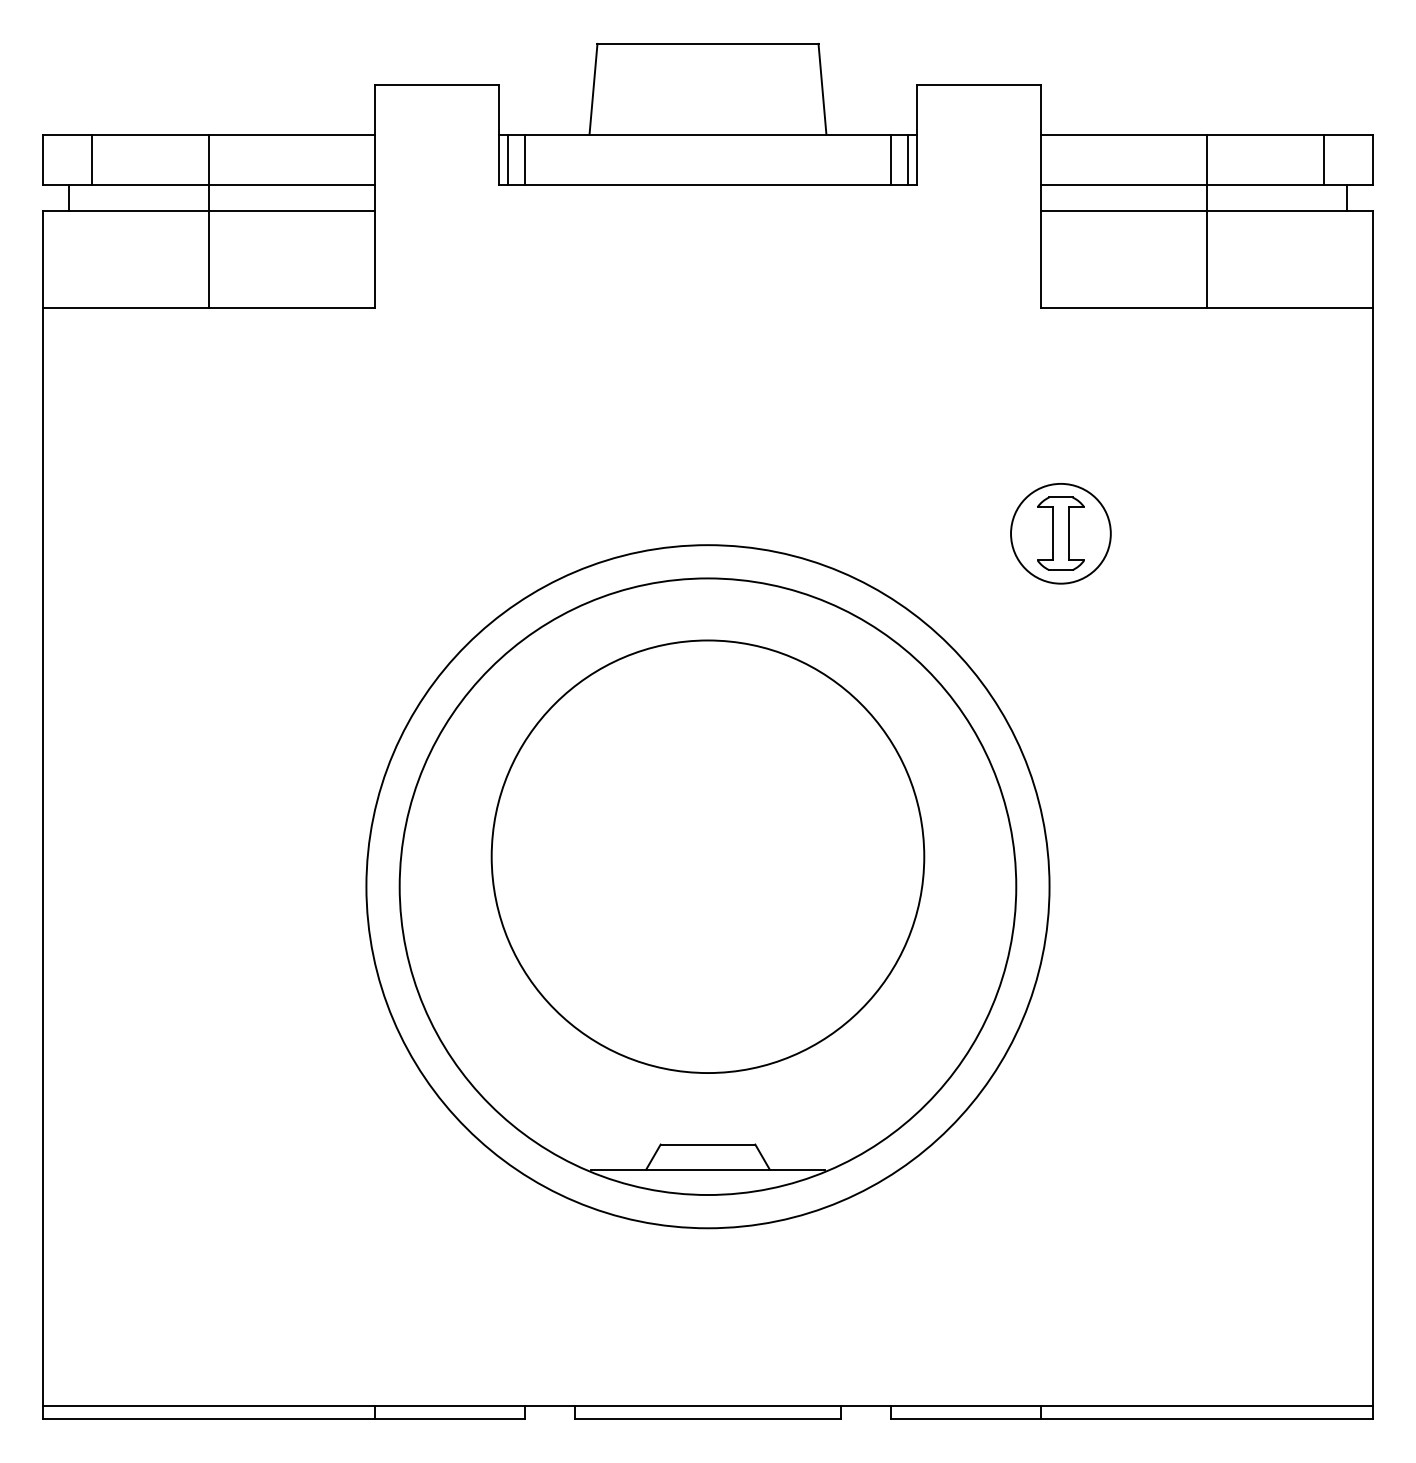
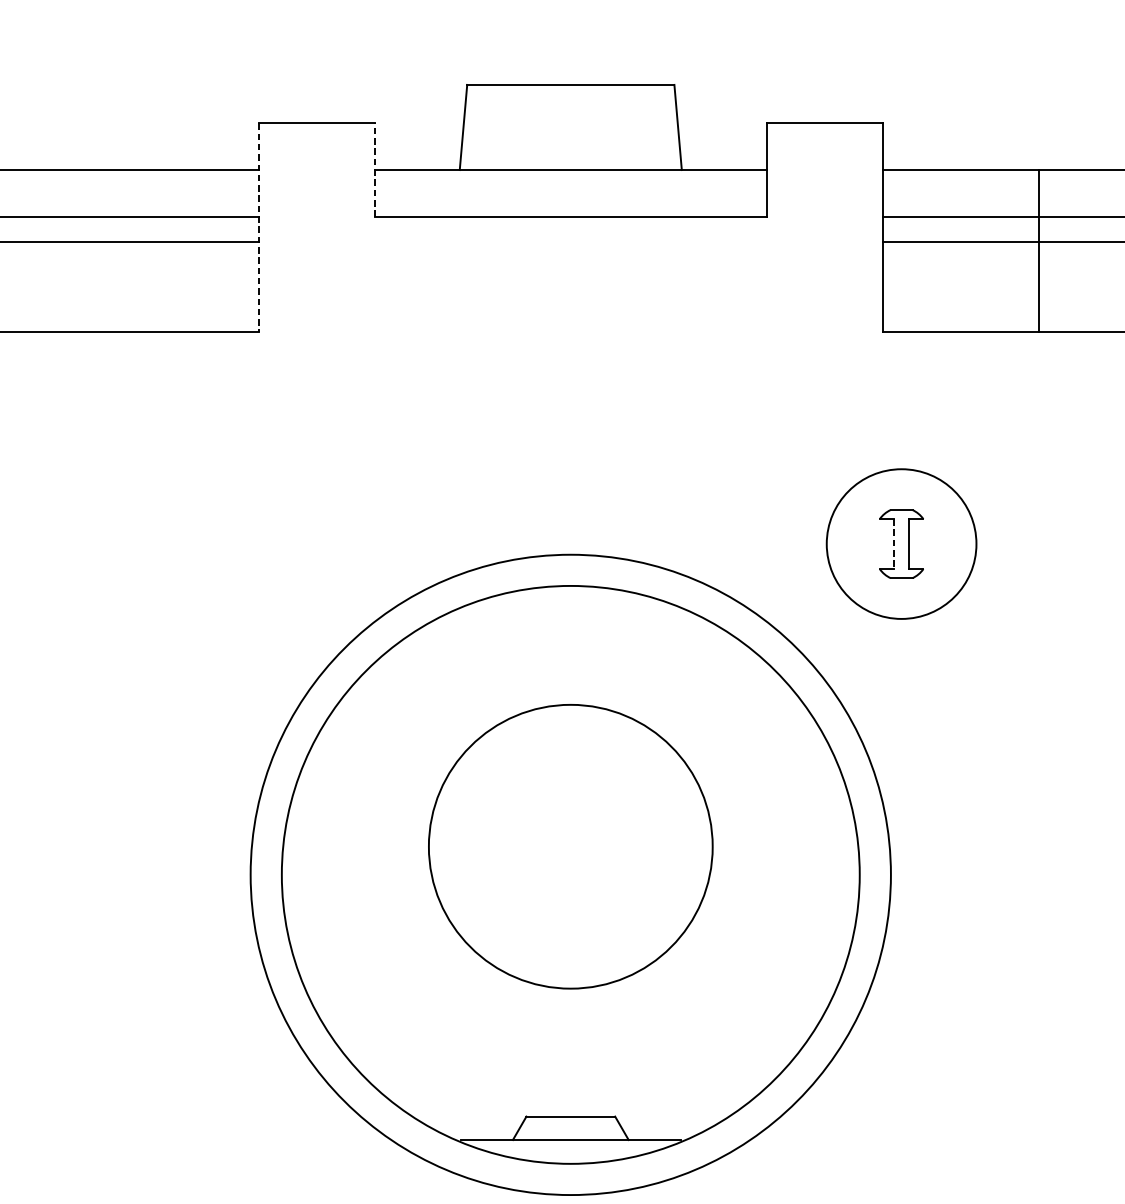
line: (499, 134) -> (375, 169), solid -> dashed
line: (508, 159) -> (383, 193), removed
line: (524, 159) -> (398, 193), removed
line: (890, 159) -> (741, 193), removed
line: (907, 159) -> (757, 193), removed
line: (375, 196) -> (259, 227), solid -> dashed
line: (208, 220) -> (102, 250), removed
line: (1052, 533) -> (893, 543), solid -> dashed
circle: (1060, 533) -> (901, 543), size x1.6
circle: (707, 856) -> (570, 846), size x0.7

